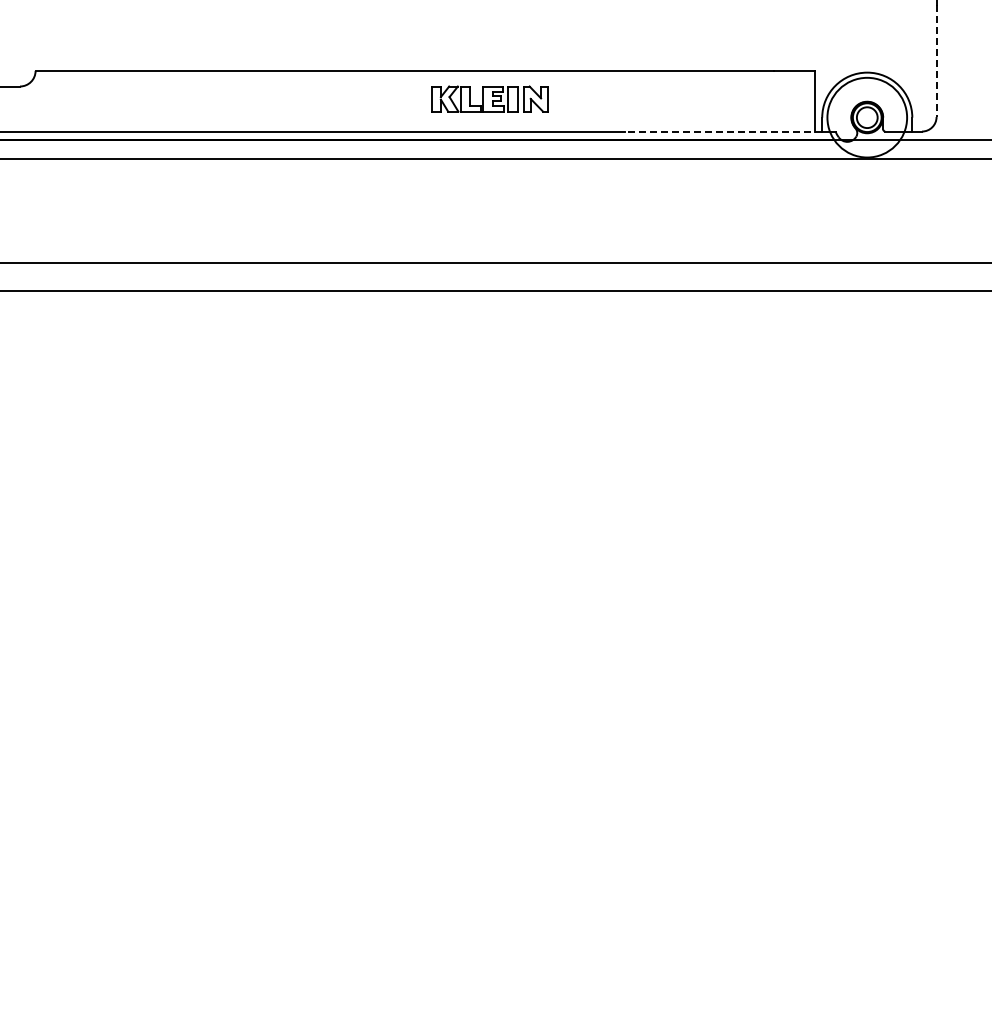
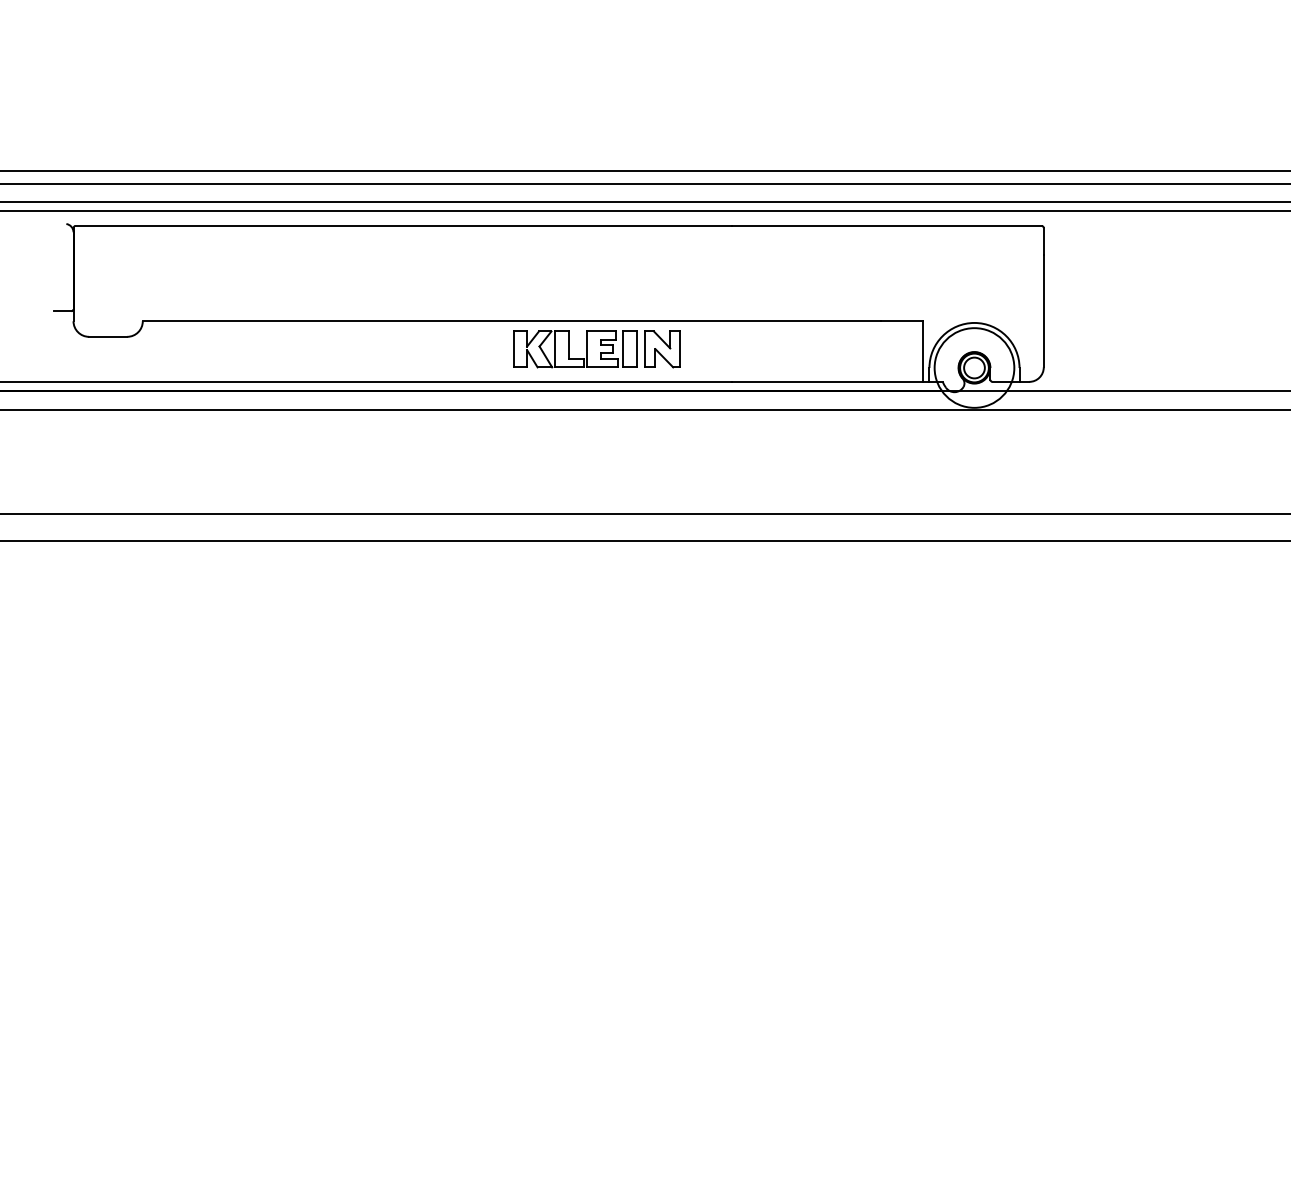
line: (936, 61) -> (1043, 311), dashed -> solid
part: (489, 99) -> (596, 349), size x1.43
line: (723, 131) -> (830, 381), dashed -> solid

